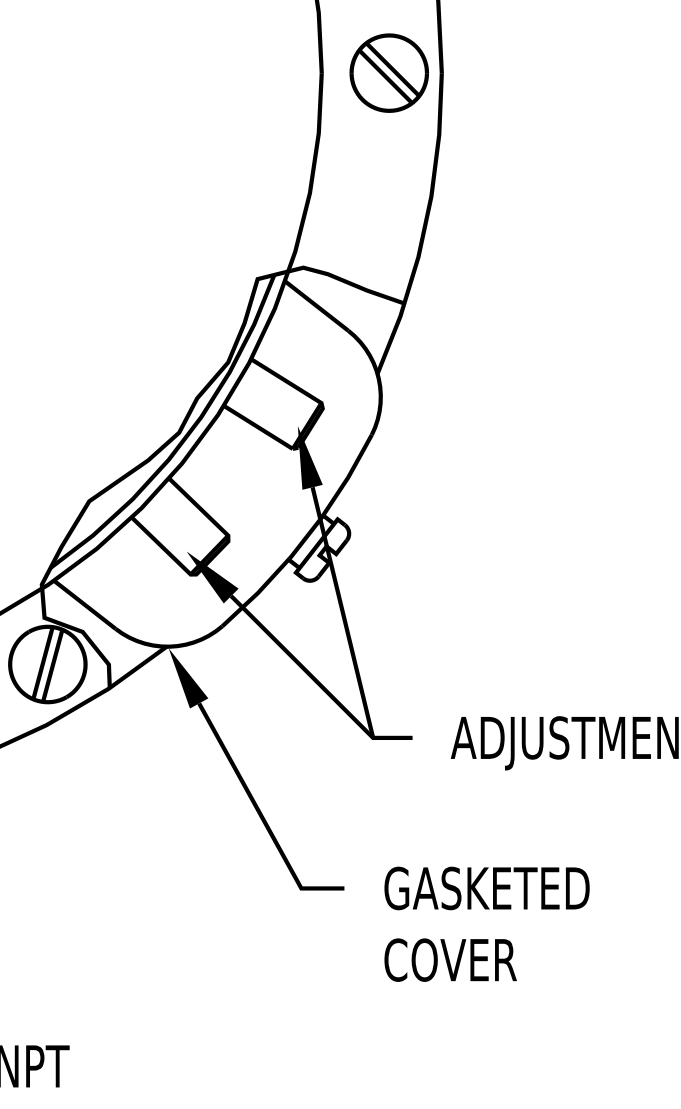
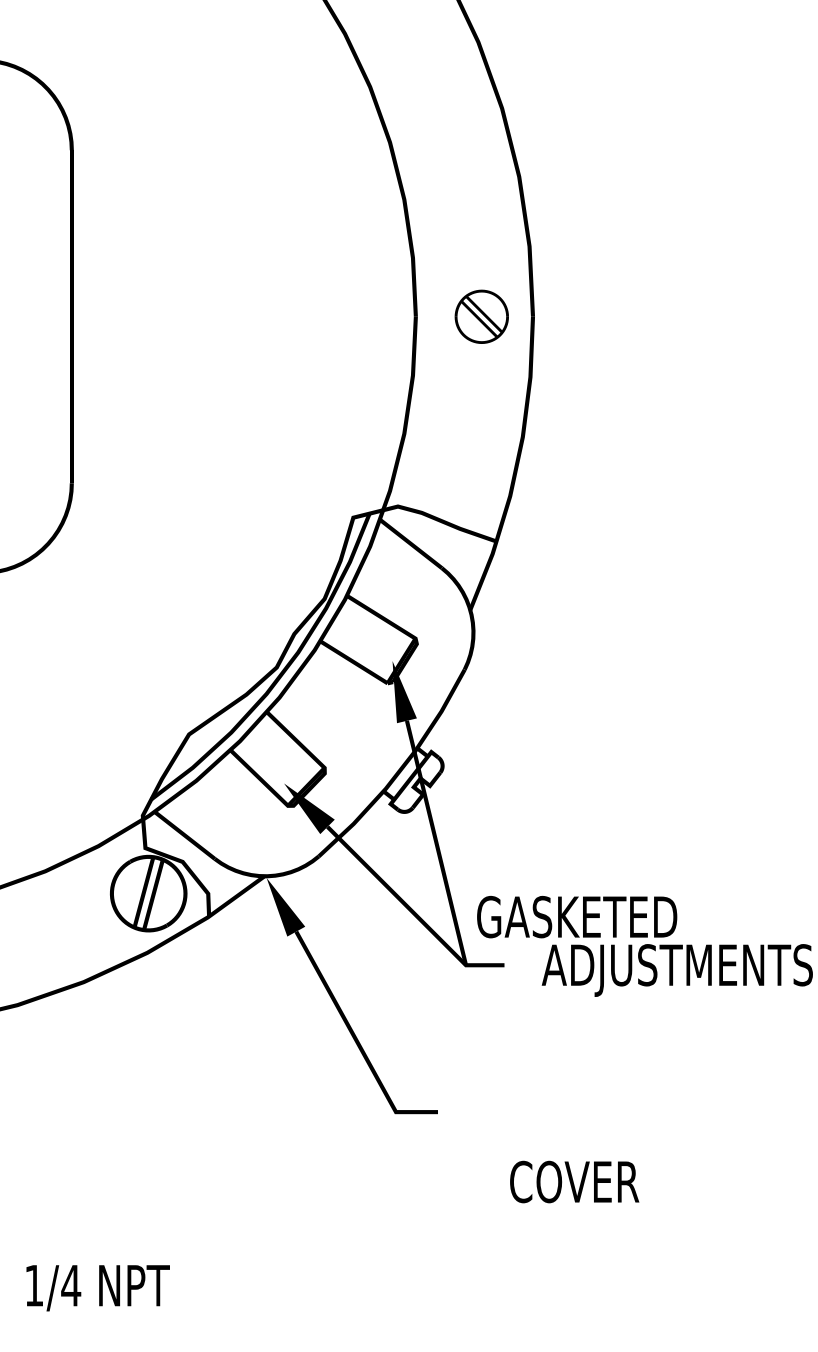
part: (389, 72) -> (481, 316), size x0.7
text: (487, 888) -> (577, 917), moved
text: (450, 959) -> (574, 1181), moved

